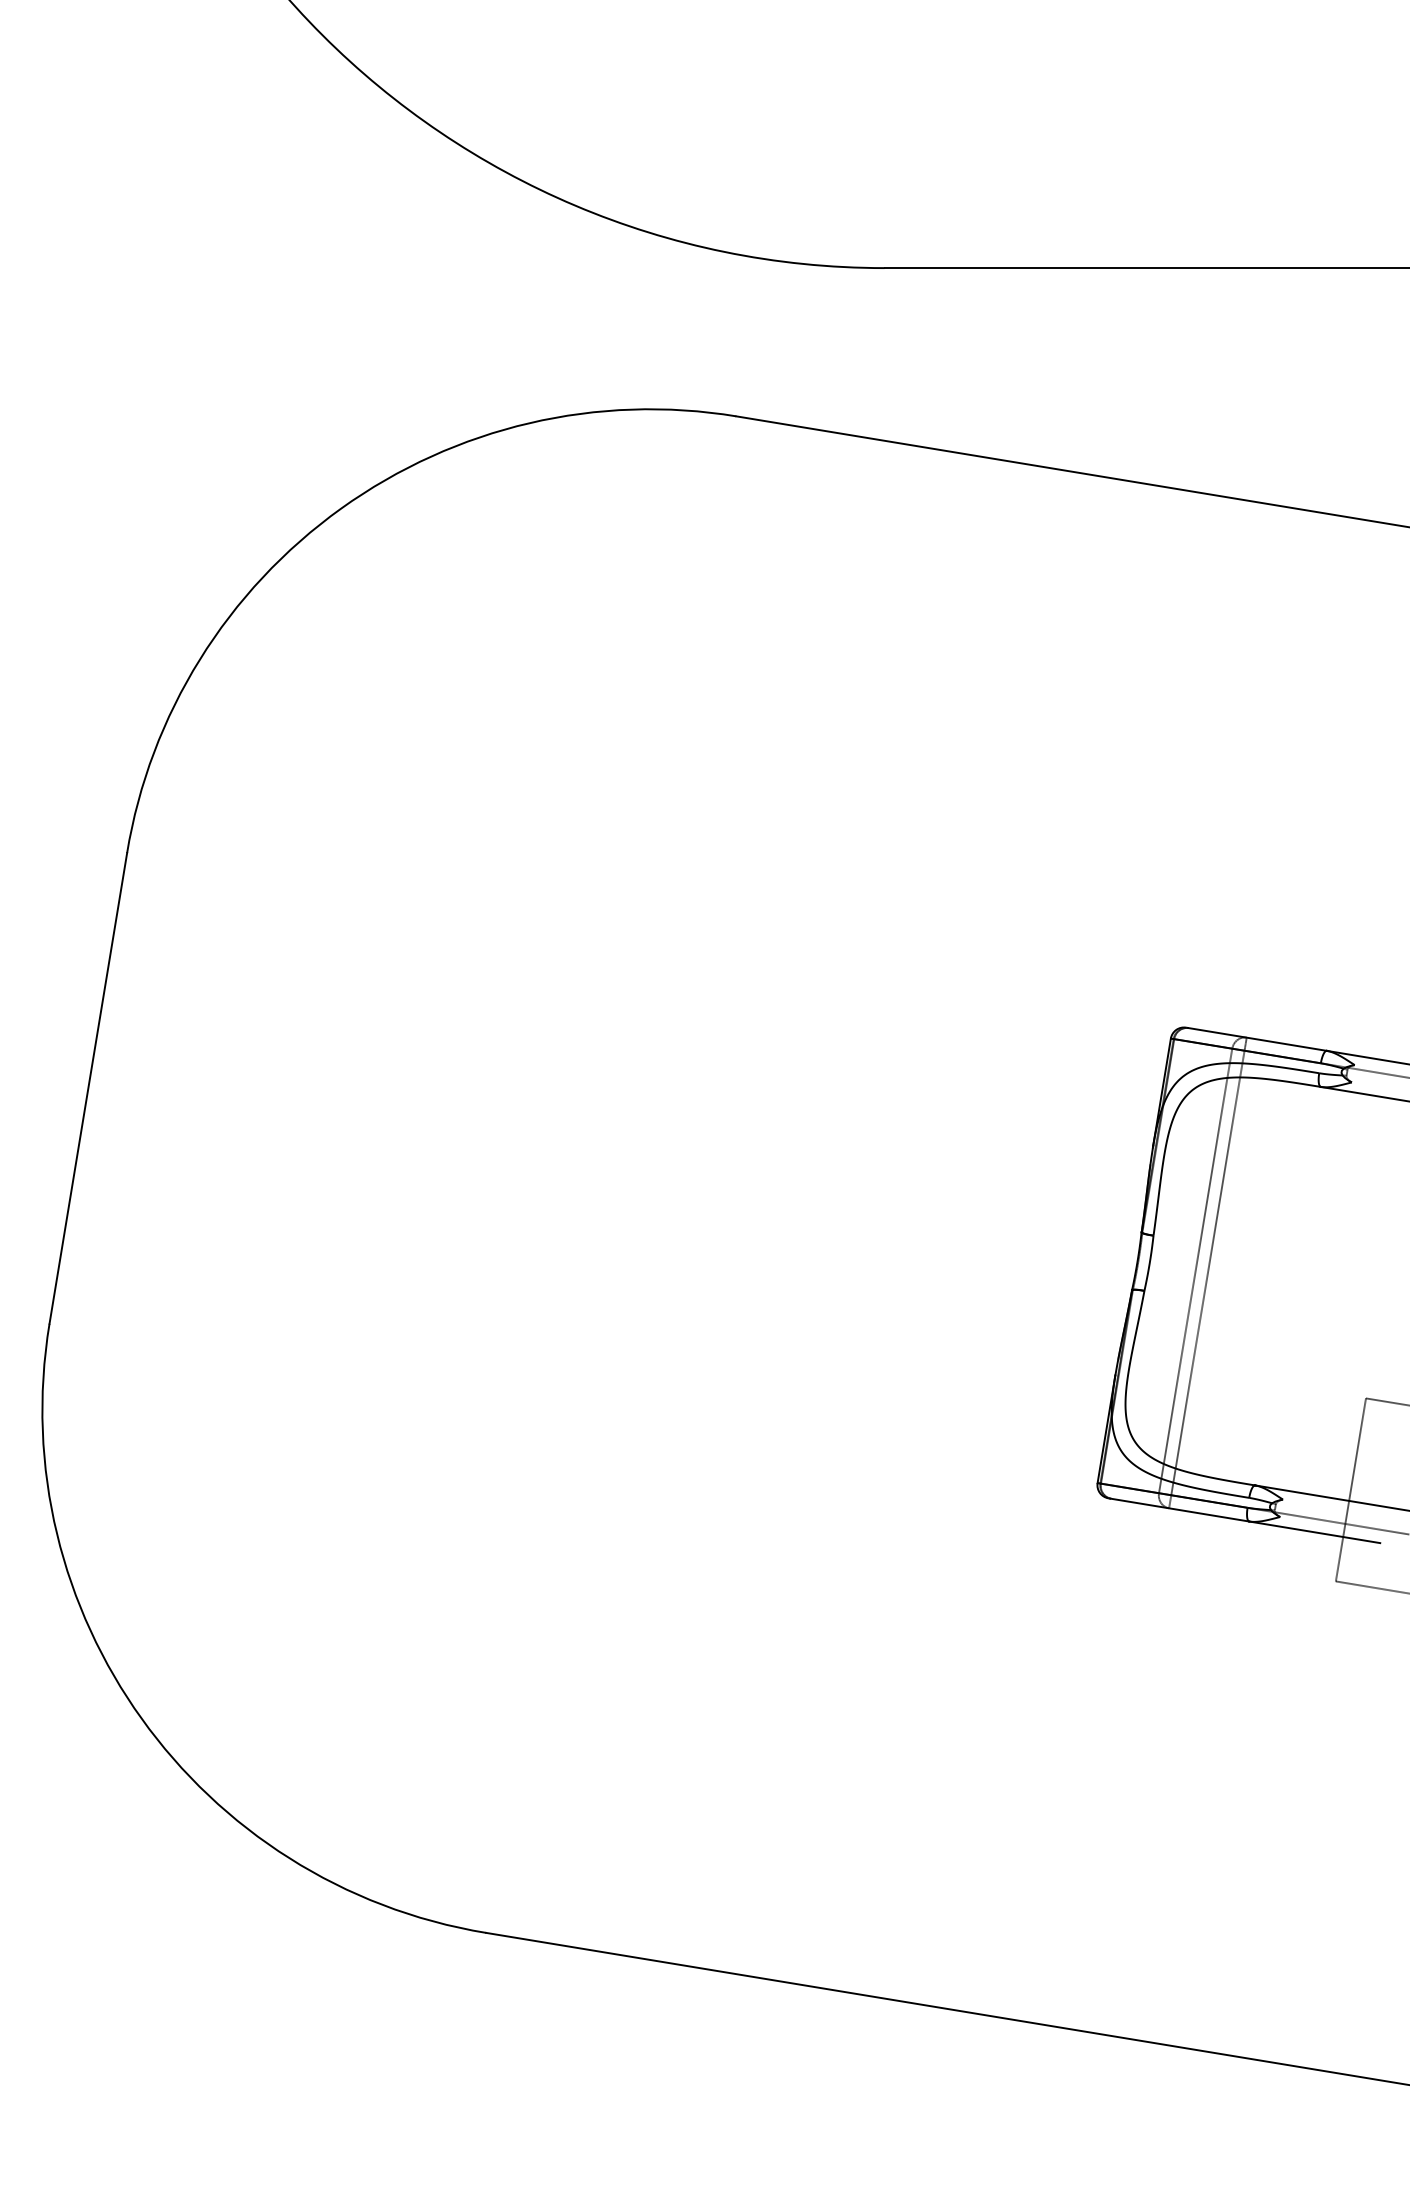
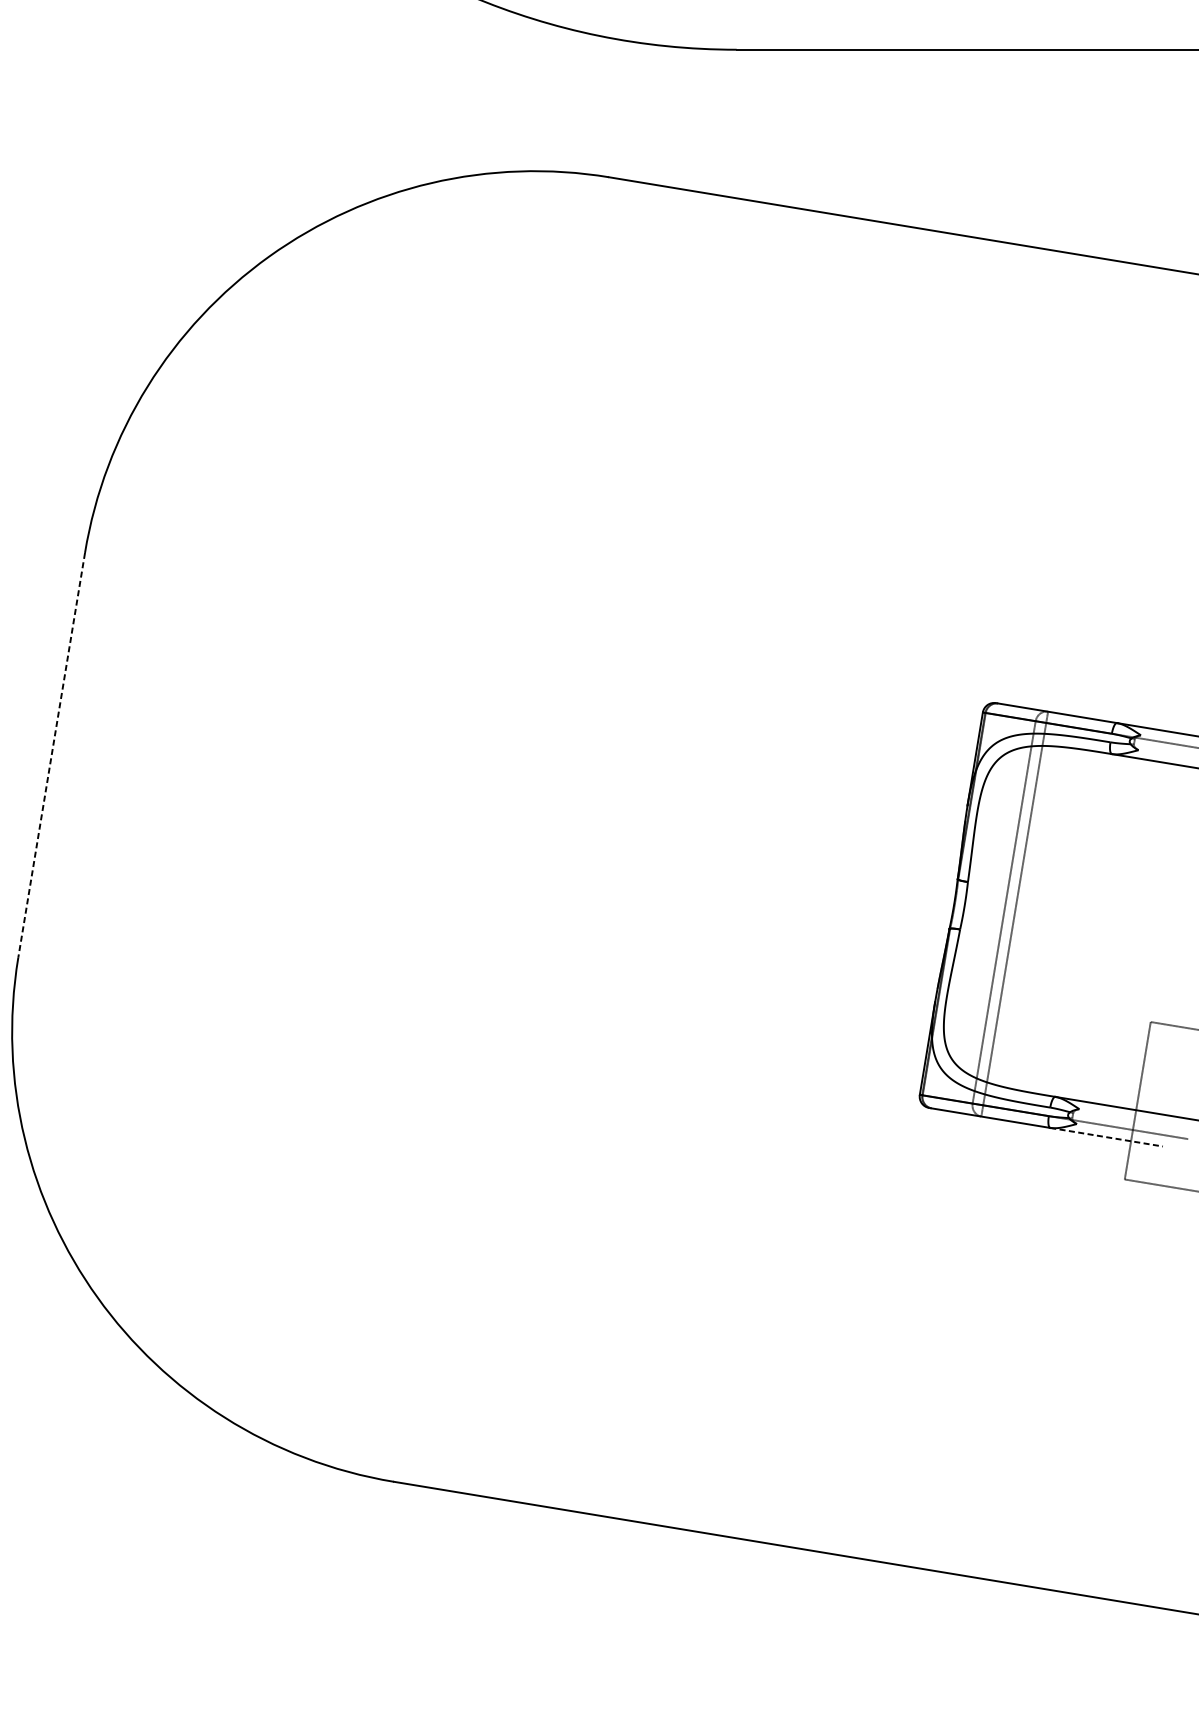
line: (88, 1088) -> (51, 755), solid -> dashed
line: (1315, 1532) -> (1107, 1137), solid -> dashed

